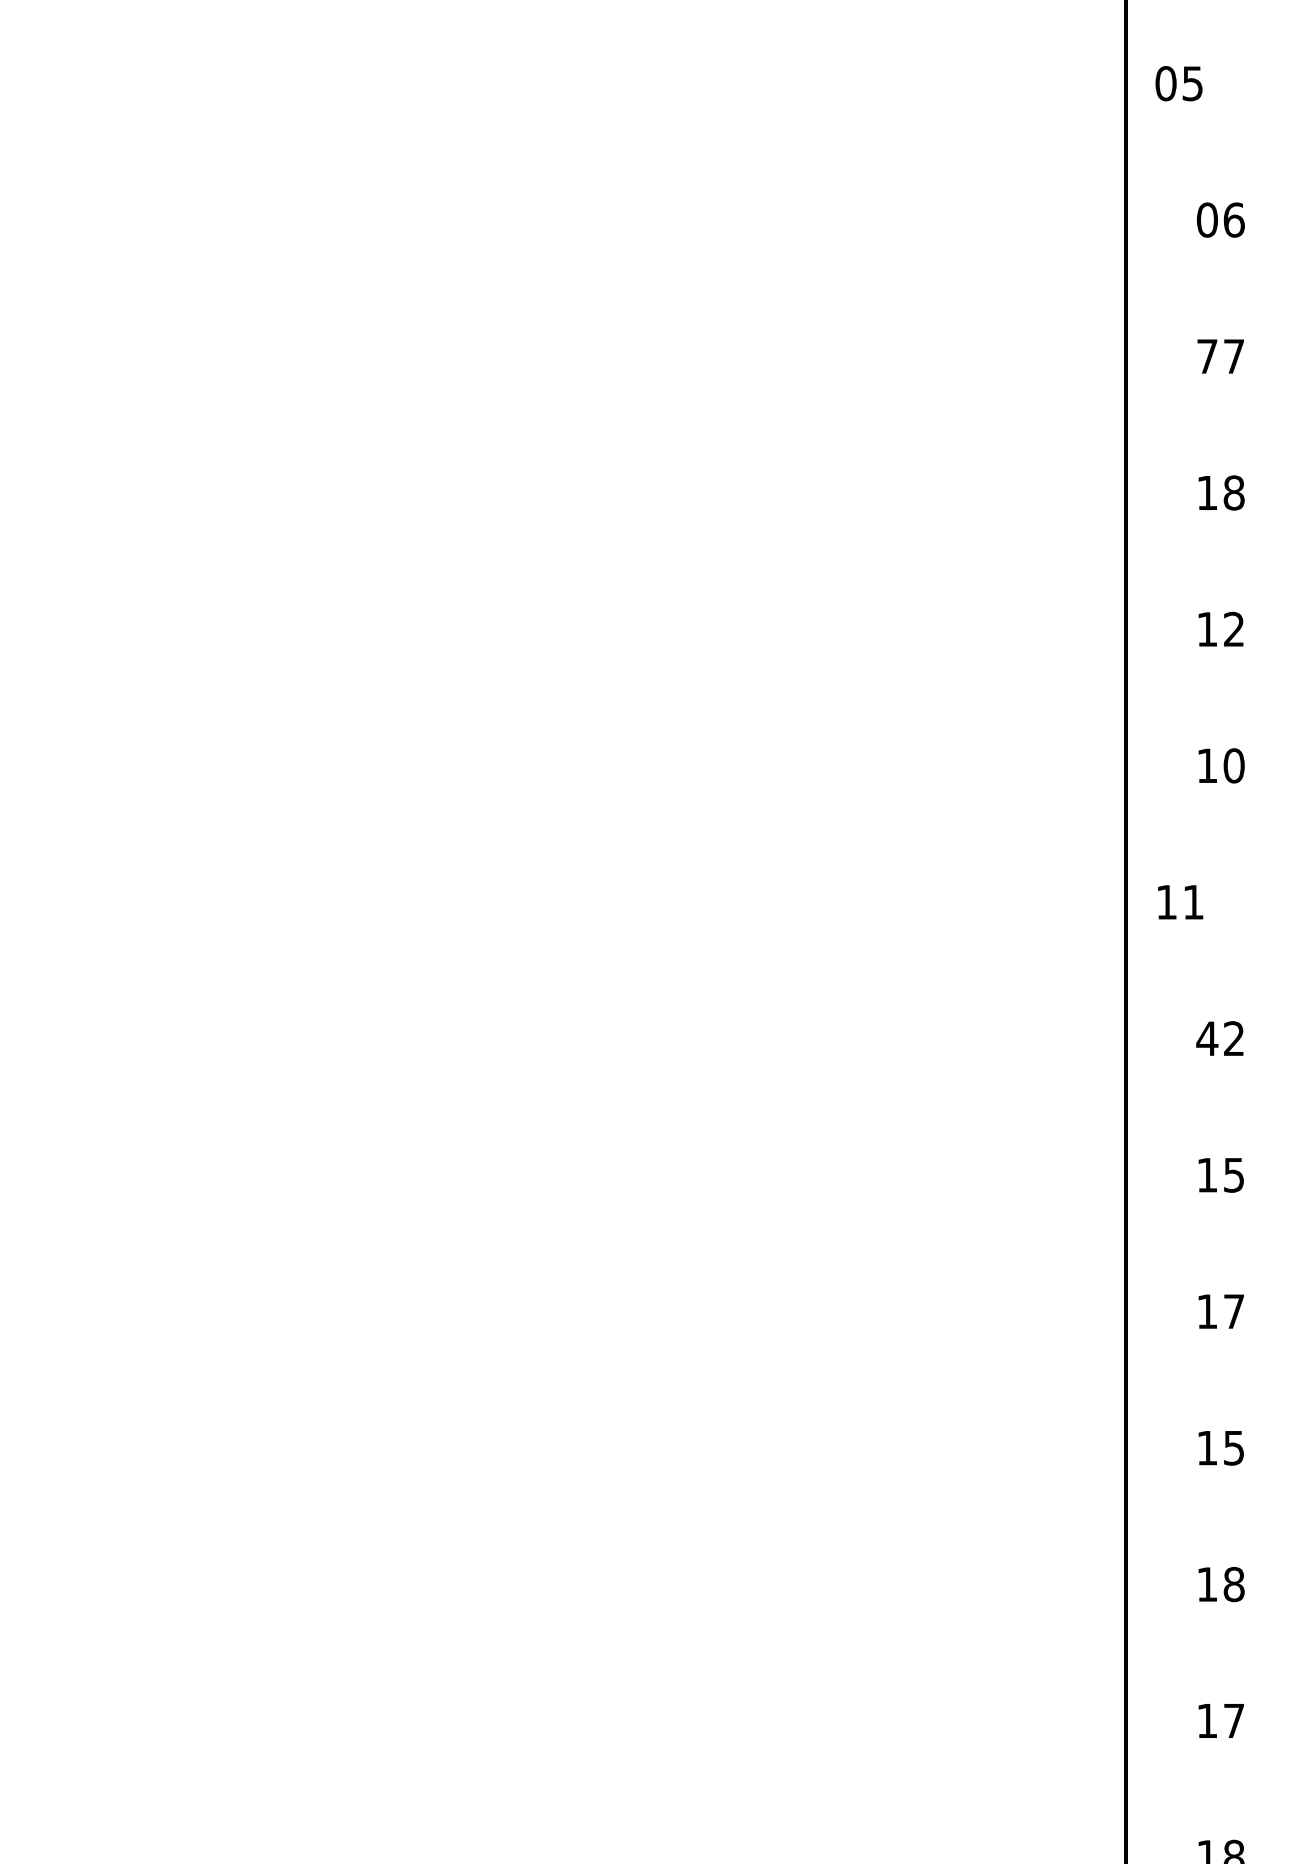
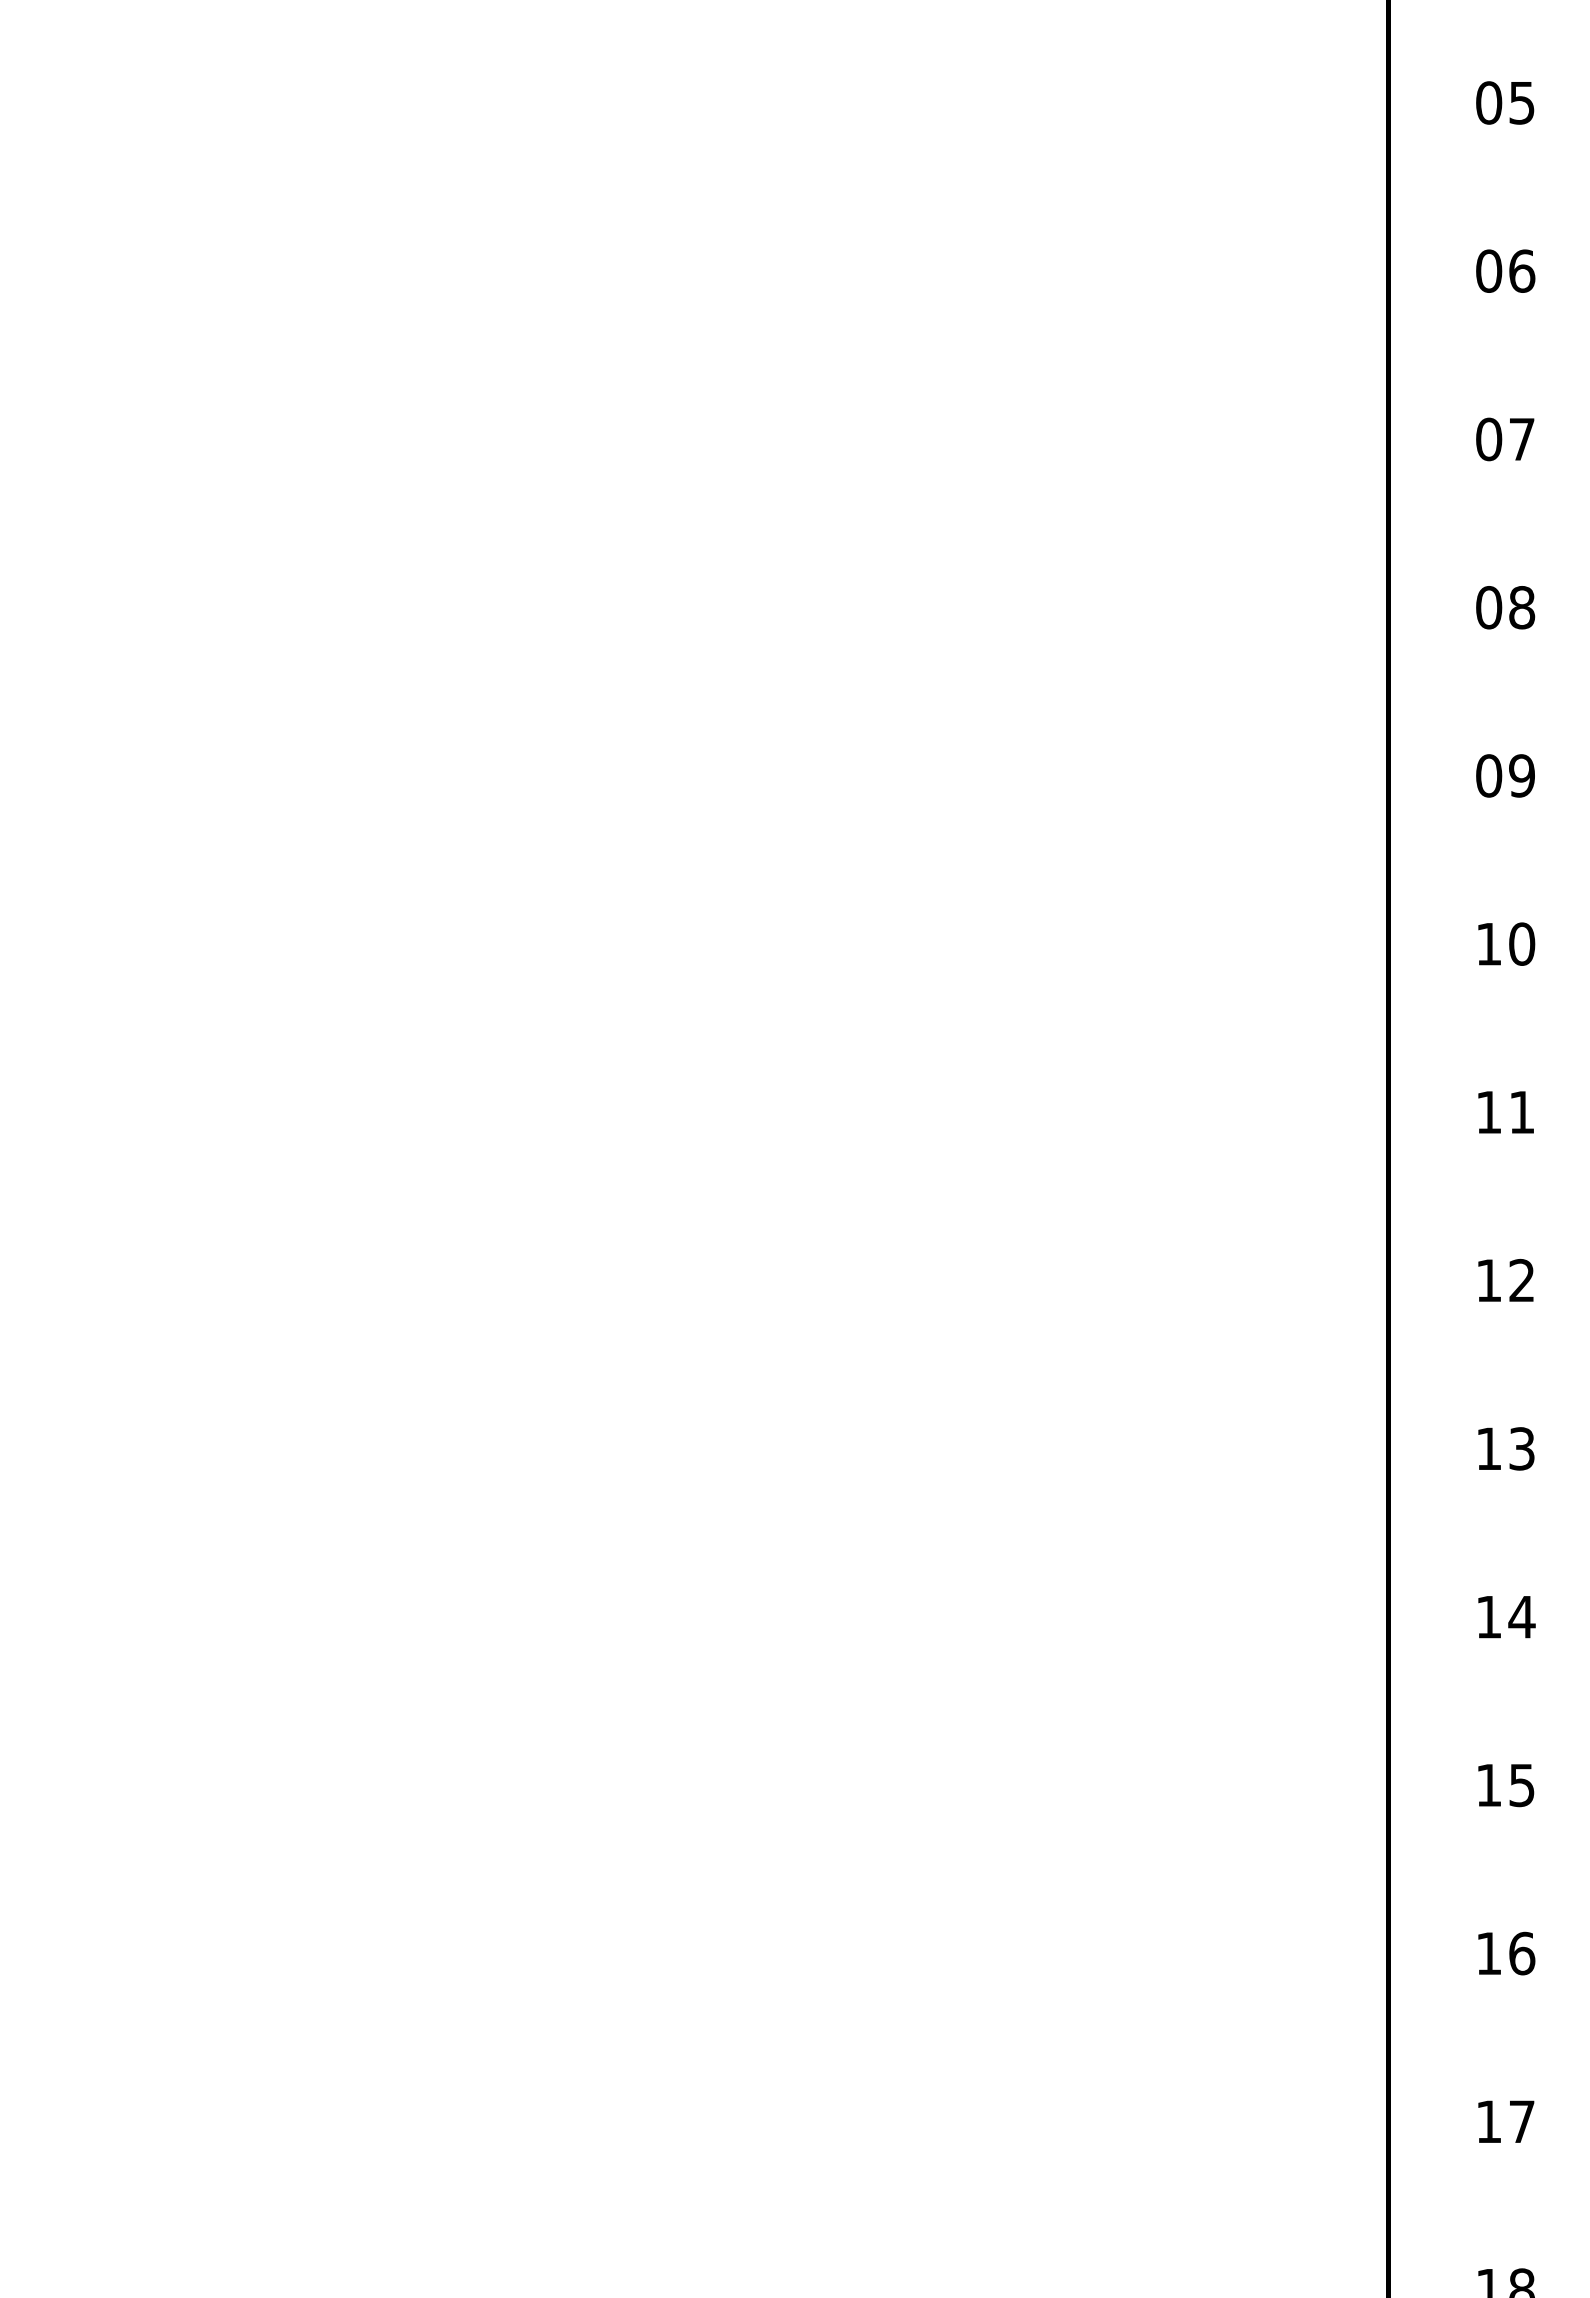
text: (1179, 83) -> (1505, 102), moved
text: (1207, 356) -> (1489, 439), 77 -> 07
text: (1207, 492) -> (1489, 607), 18 -> 08
text: (1220, 629) -> (1505, 775), 12 -> 09
text: (1180, 902) -> (1505, 1112), moved
text: (1206, 1038) -> (1488, 1280), 42 -> 12
text: (1234, 1174) -> (1522, 1448), 15 -> 13
text: (1233, 1311) -> (1521, 1617), 17 -> 14
text: (1234, 1584) -> (1522, 1953), 18 -> 16

